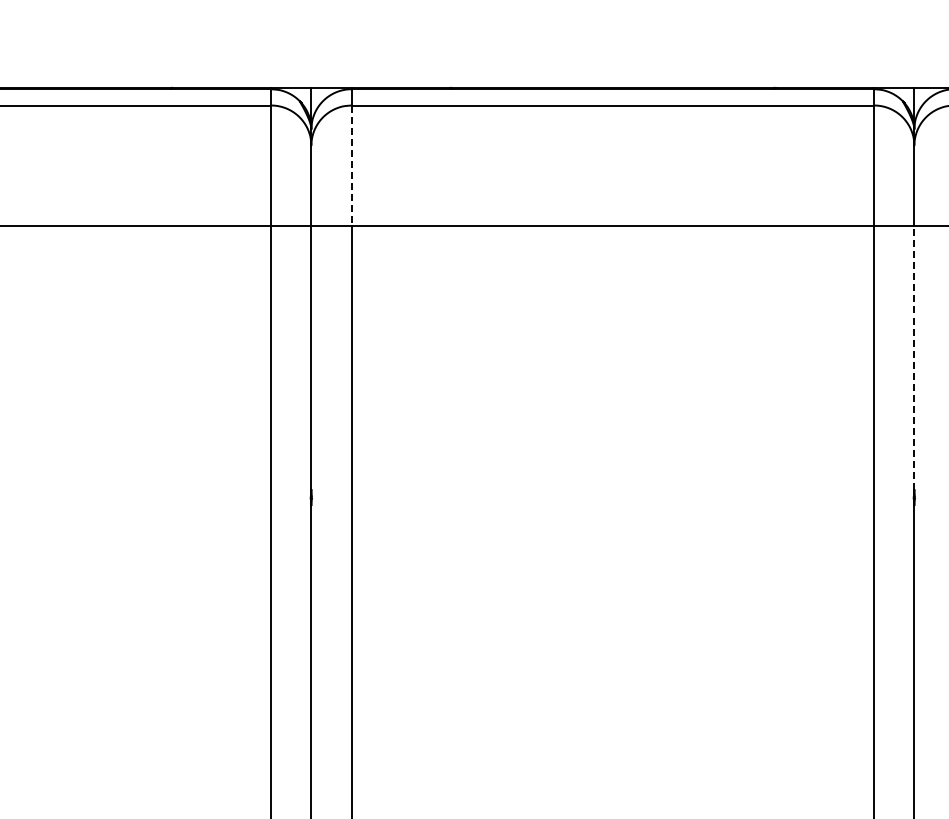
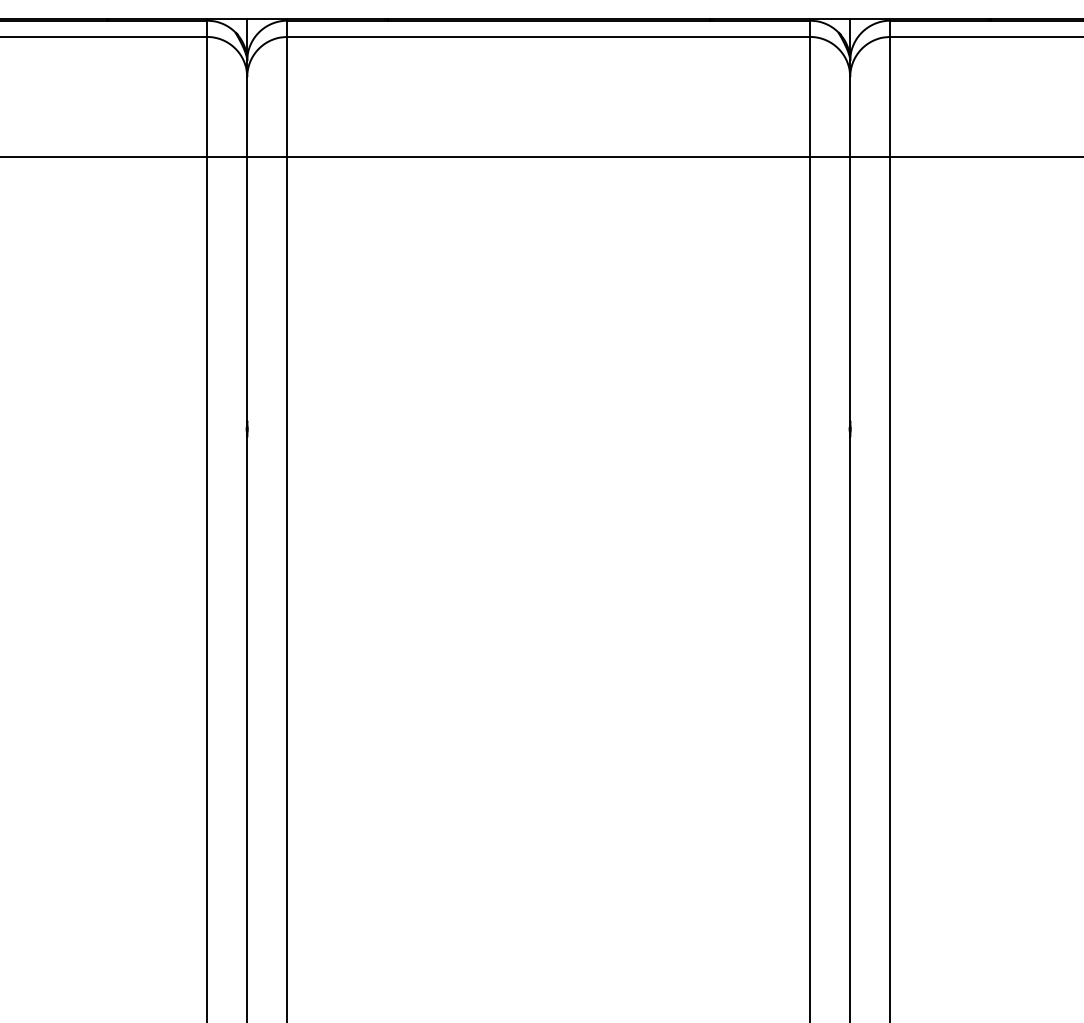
line: (351, 166) -> (287, 97), dashed -> solid
line: (914, 358) -> (850, 289), dashed -> solid

